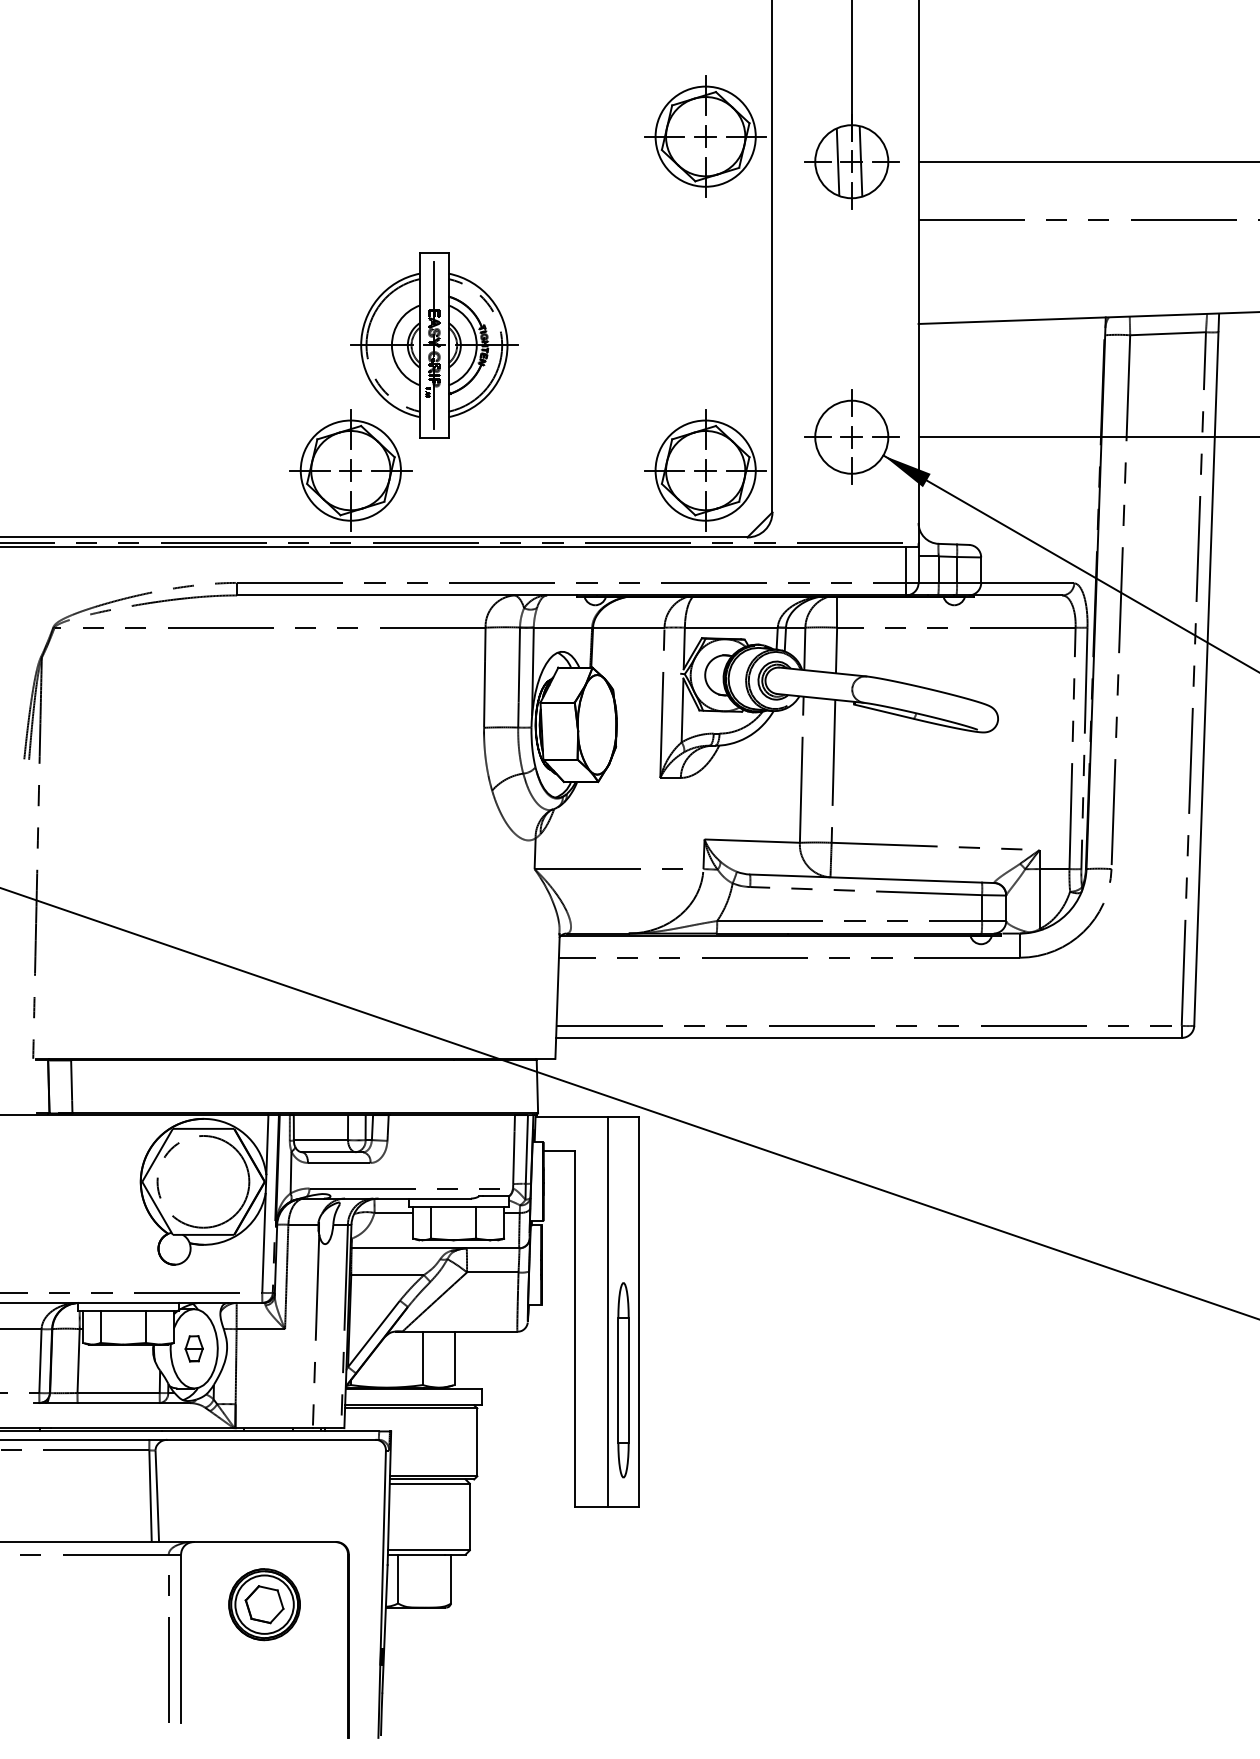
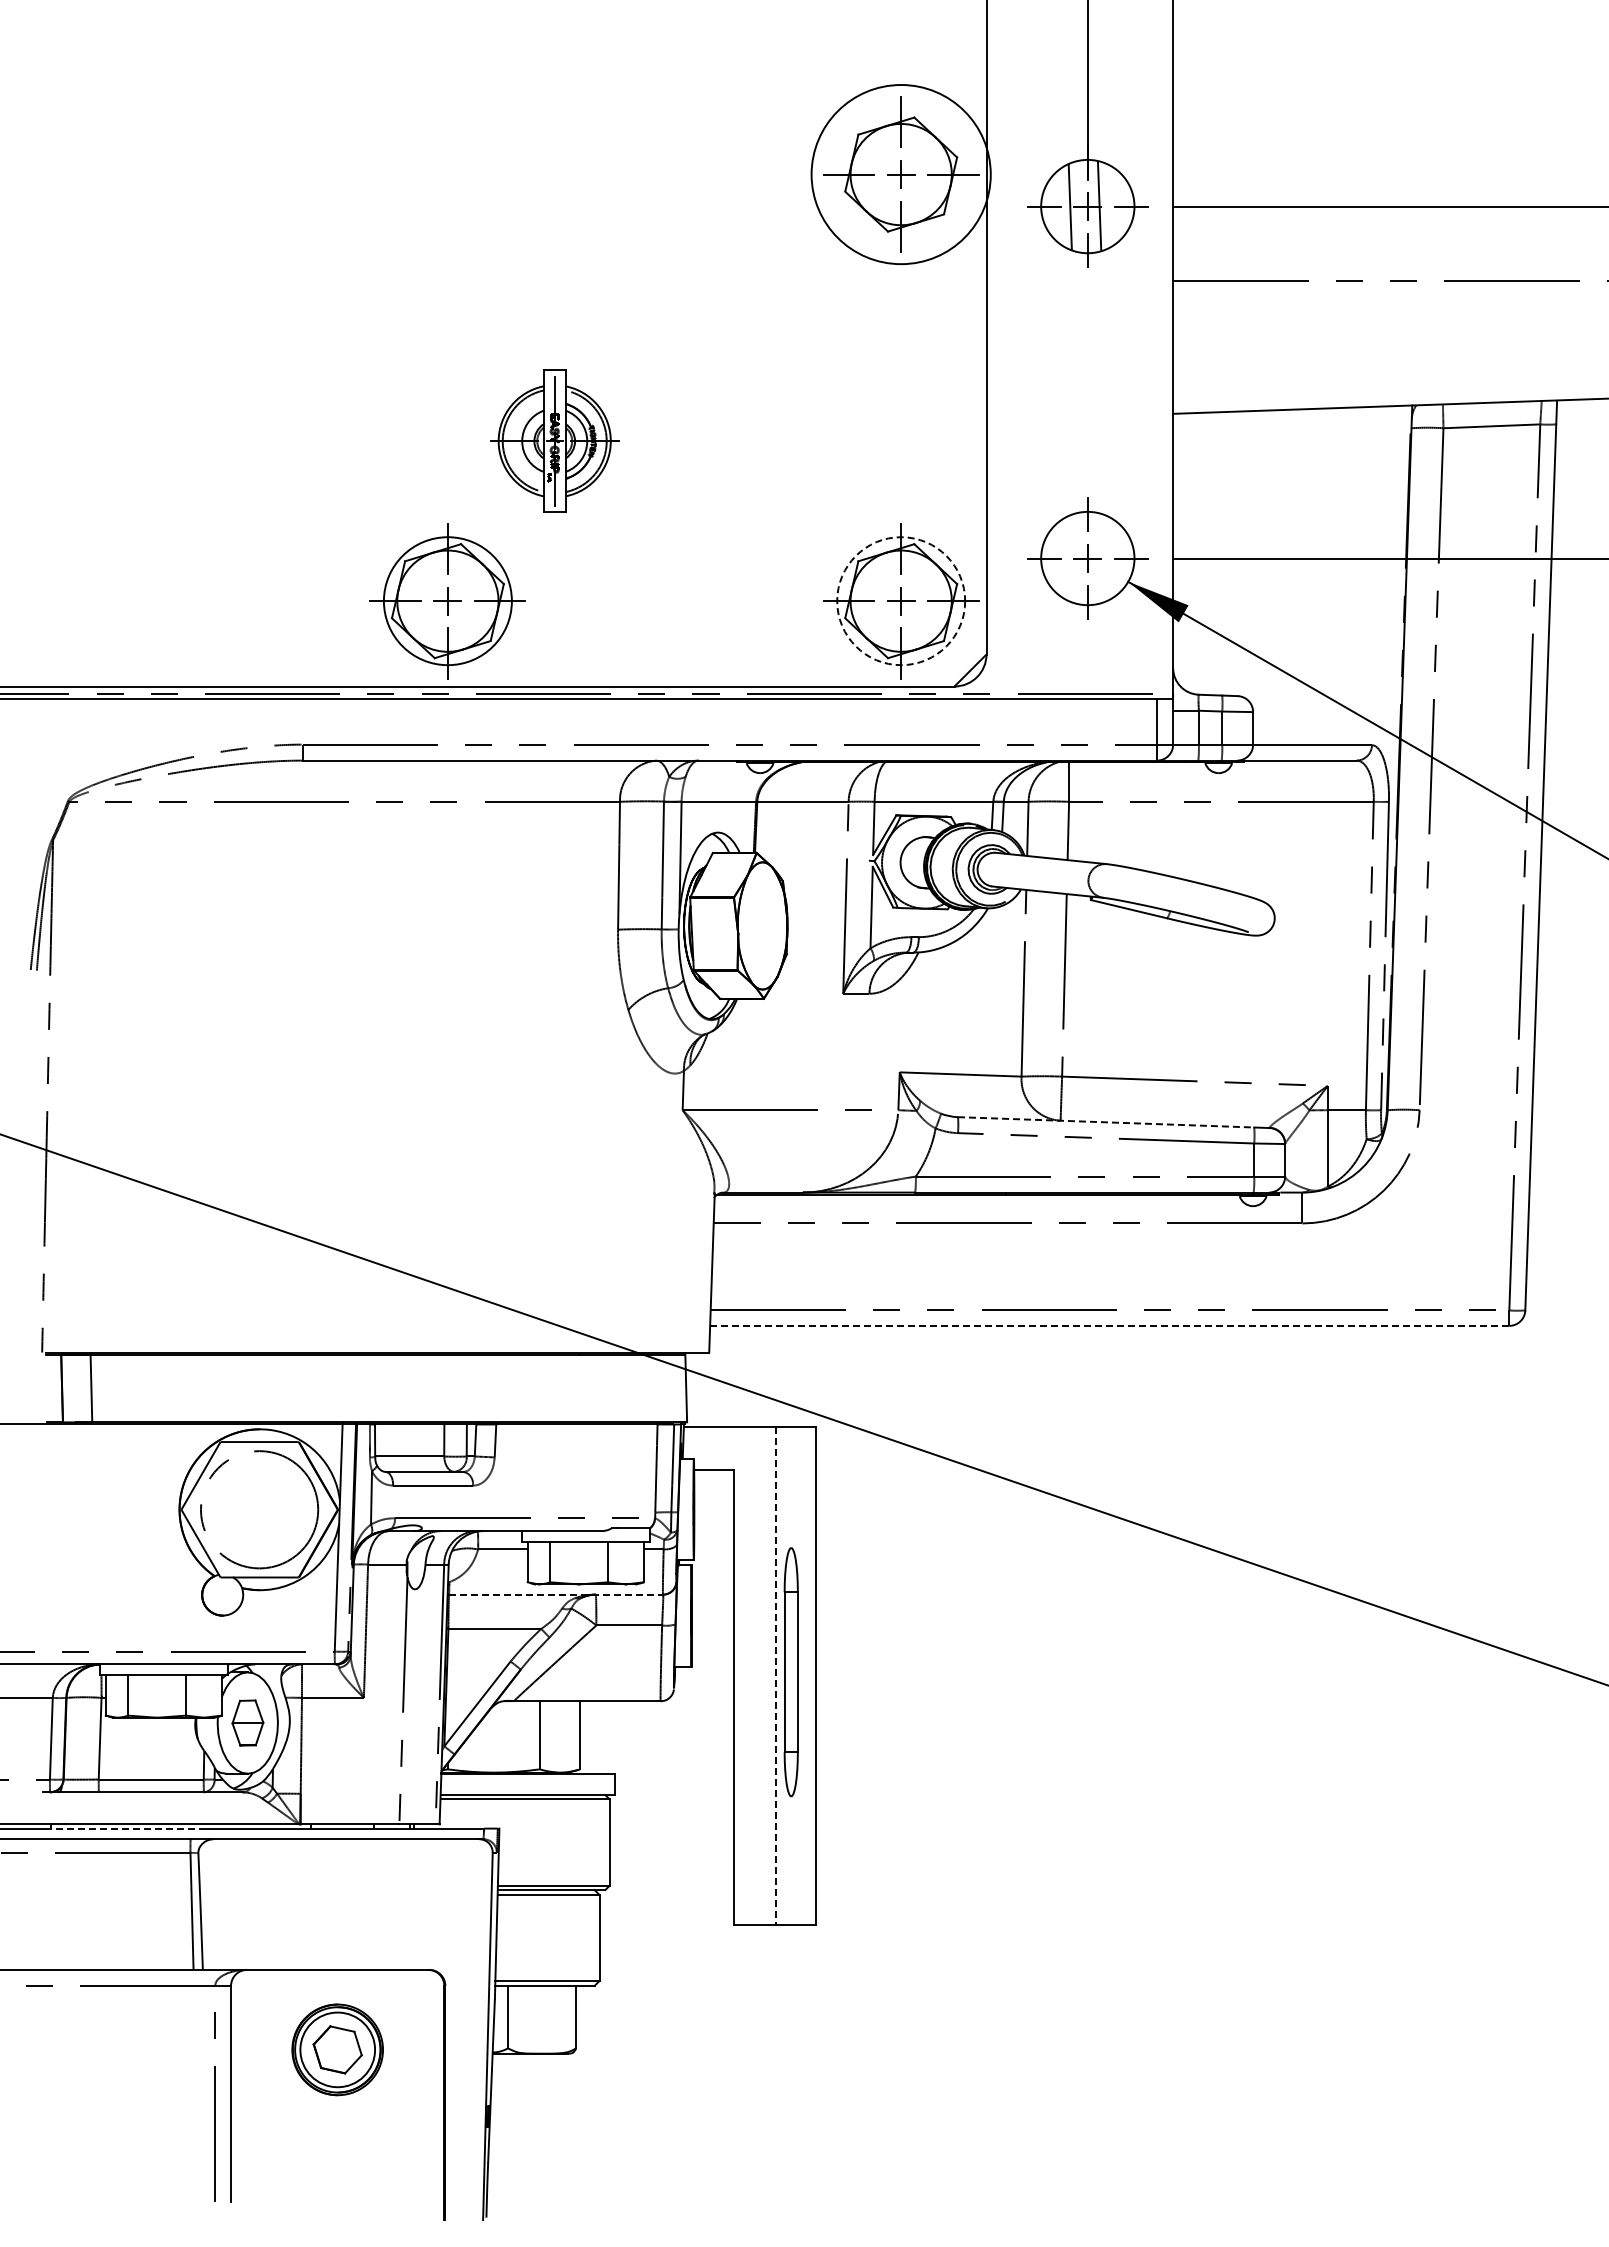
circle: (705, 136) -> (901, 174), size x1.4
part: (434, 345) -> (554, 441), size x0.6
circle: (705, 470) -> (901, 601), solid -> dashed
line: (866, 878) -> (1106, 1122), solid -> dashed
line: (868, 1037) -> (1109, 1325), solid -> dashed
line: (435, 1248) -> (556, 1594), solid -> dashed
line: (608, 1312) -> (776, 1676), solid -> dashed
part: (193, 1348) -> (247, 1722), size x1.4
part: (622, 1380) -> (790, 1672), moved
line: (100, 1431) -> (128, 1828), solid -> dashed

